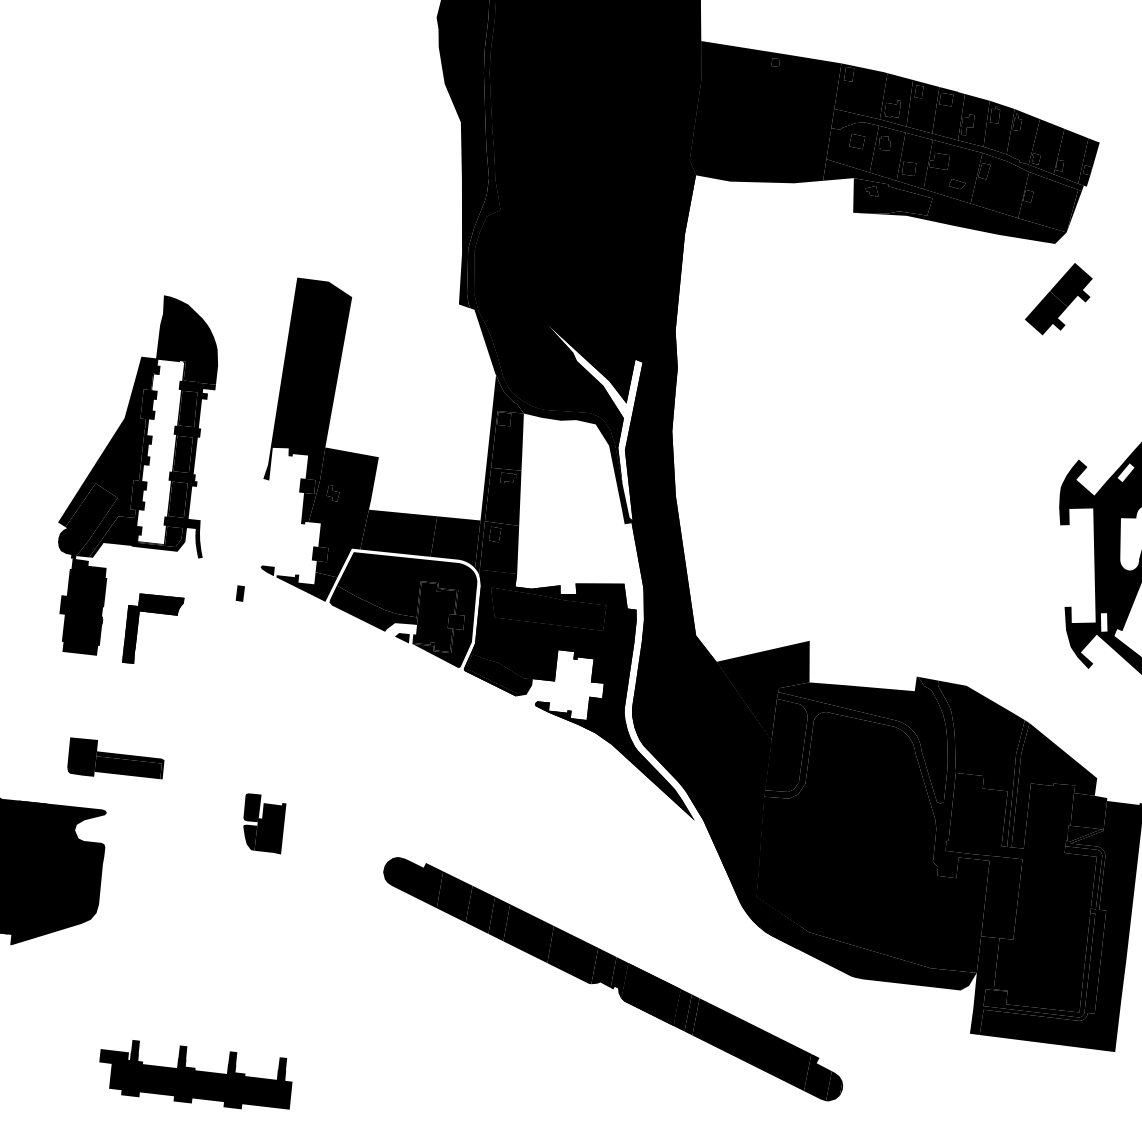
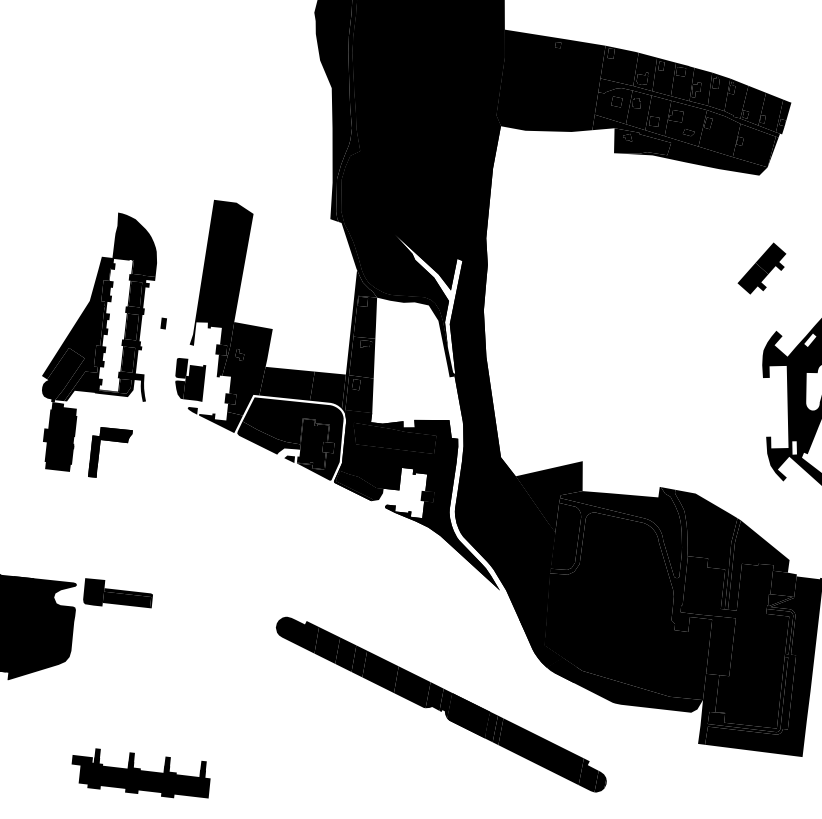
part: (1058, 299) -> (761, 268), moved
part: (239, 593) -> (163, 323), moved
fill: (593, 690) -> (427, 496), added
part: (115, 758) -> (117, 593), moved
part: (264, 823) -> (190, 379), moved

